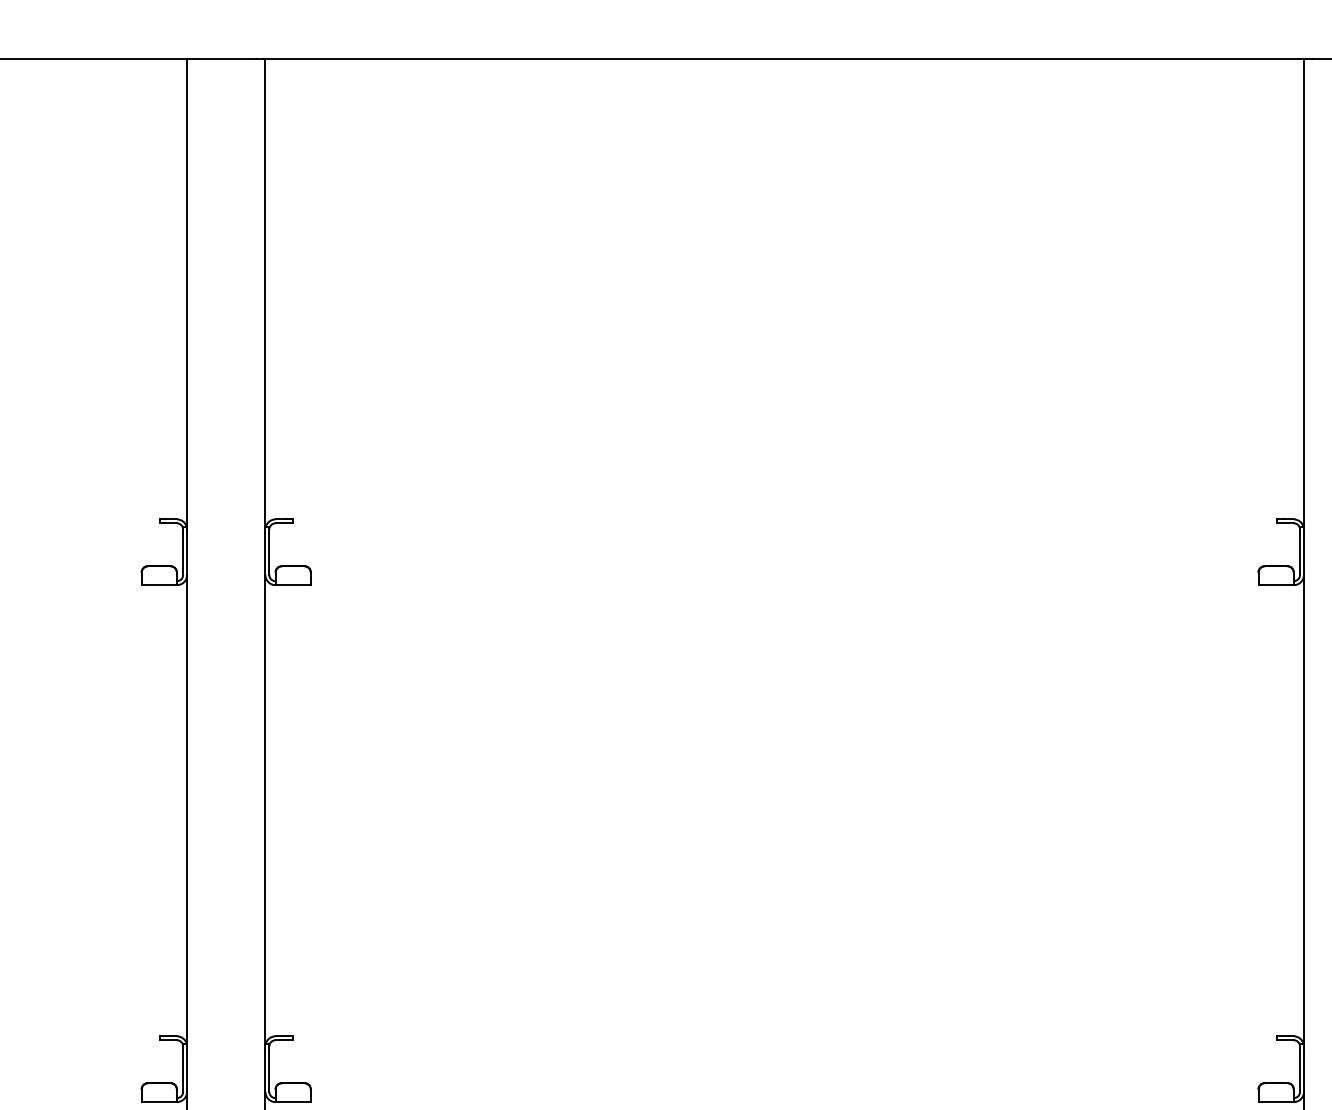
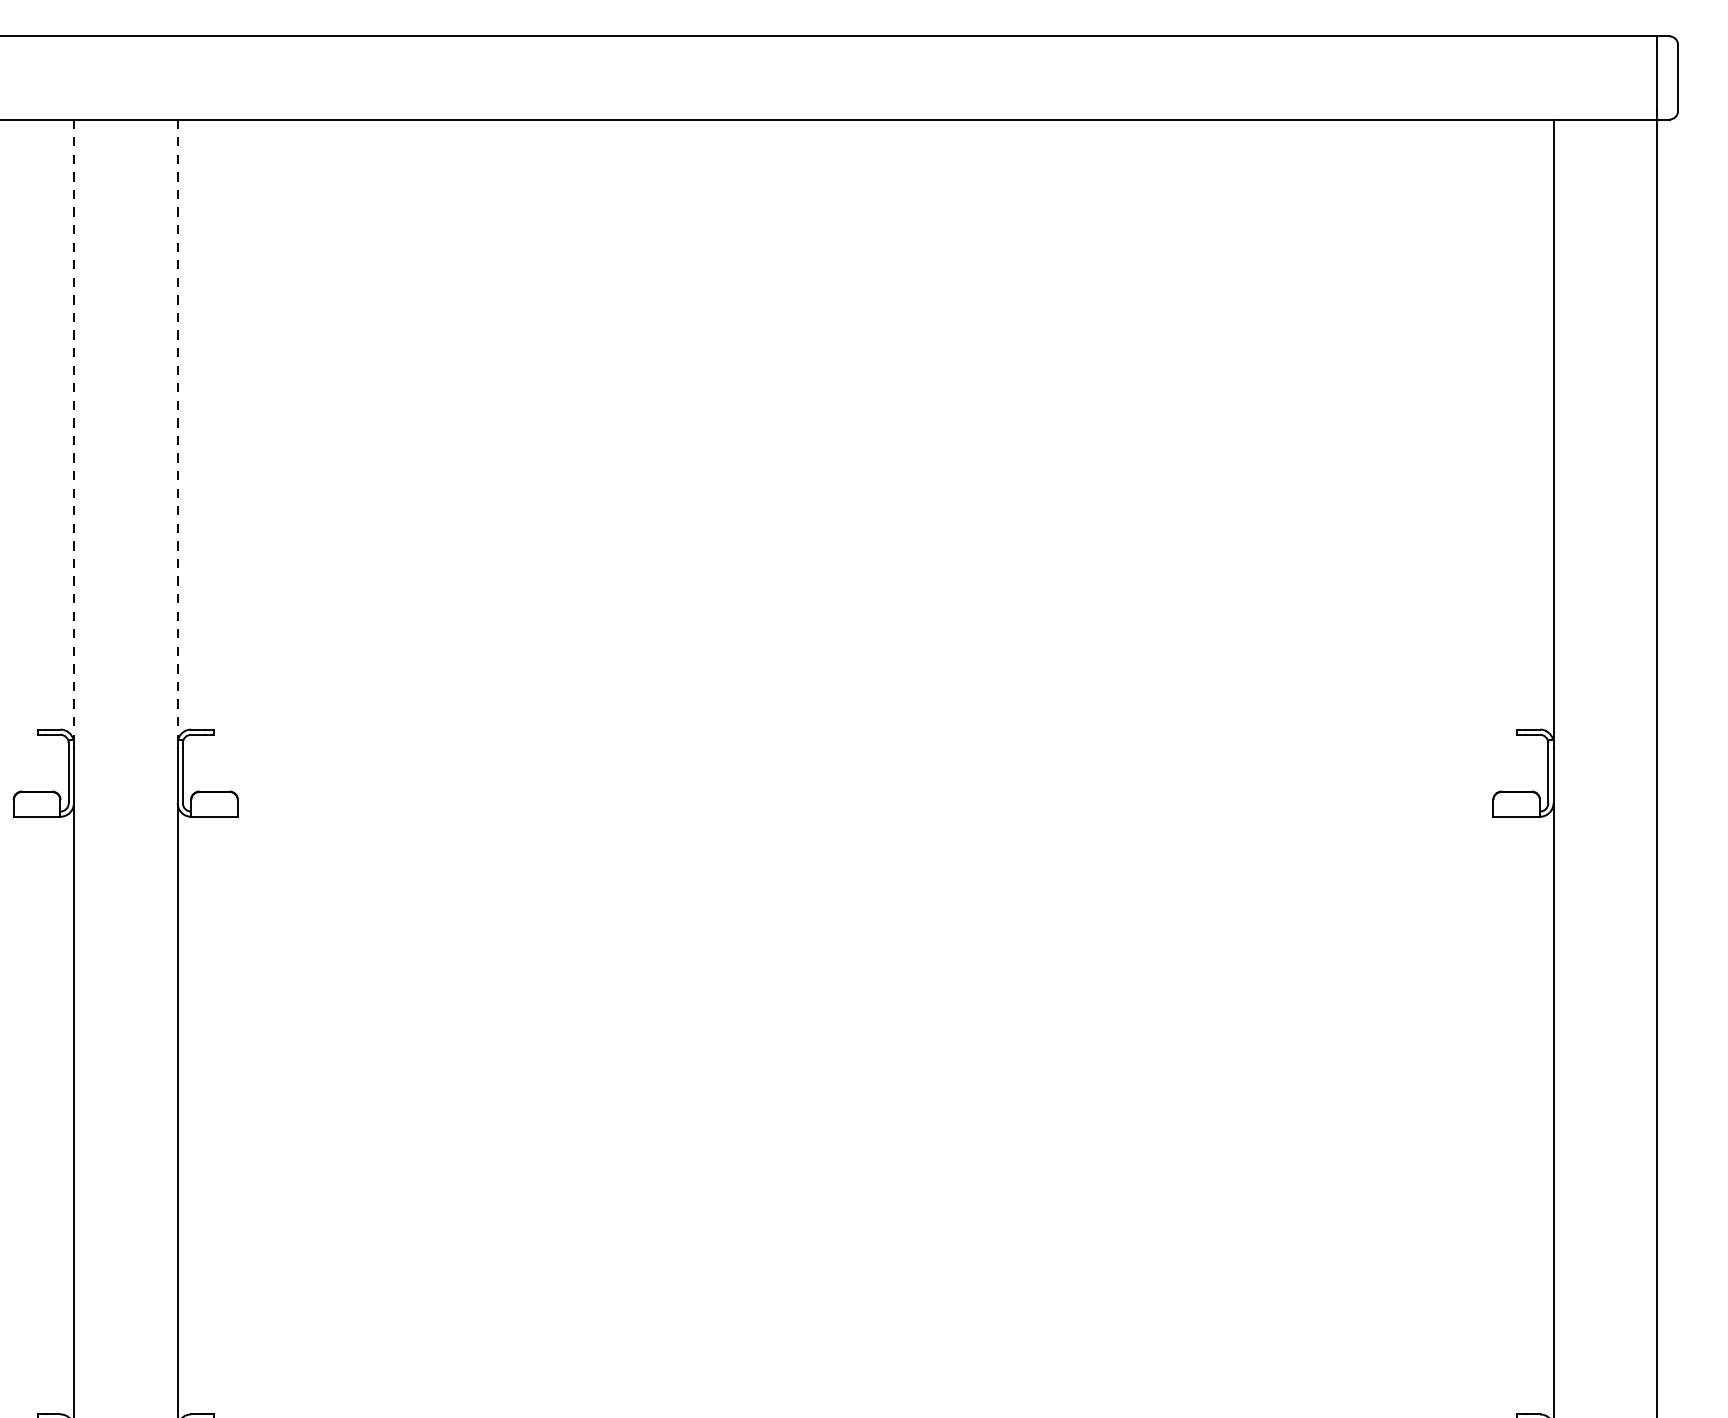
line: (187, 293) -> (74, 430), solid -> dashed
line: (265, 293) -> (177, 430), solid -> dashed

